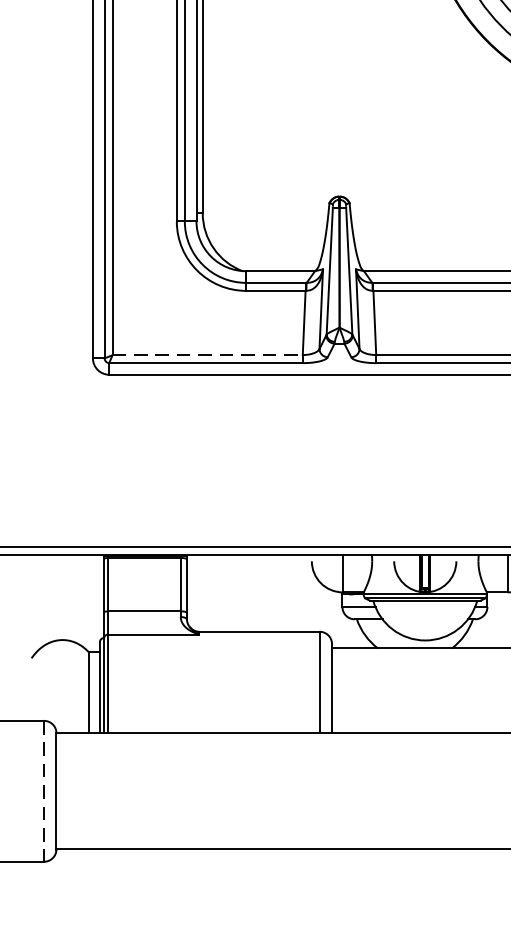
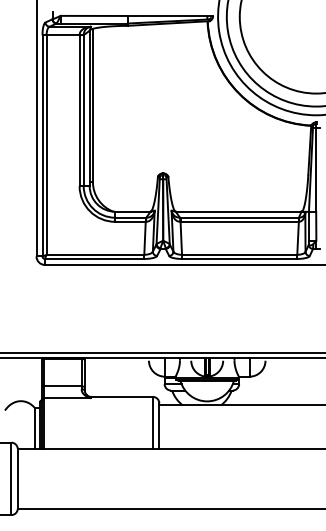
line: (207, 354) -> (95, 254), dashed -> solid
line: (44, 792) -> (11, 479), dashed -> solid

